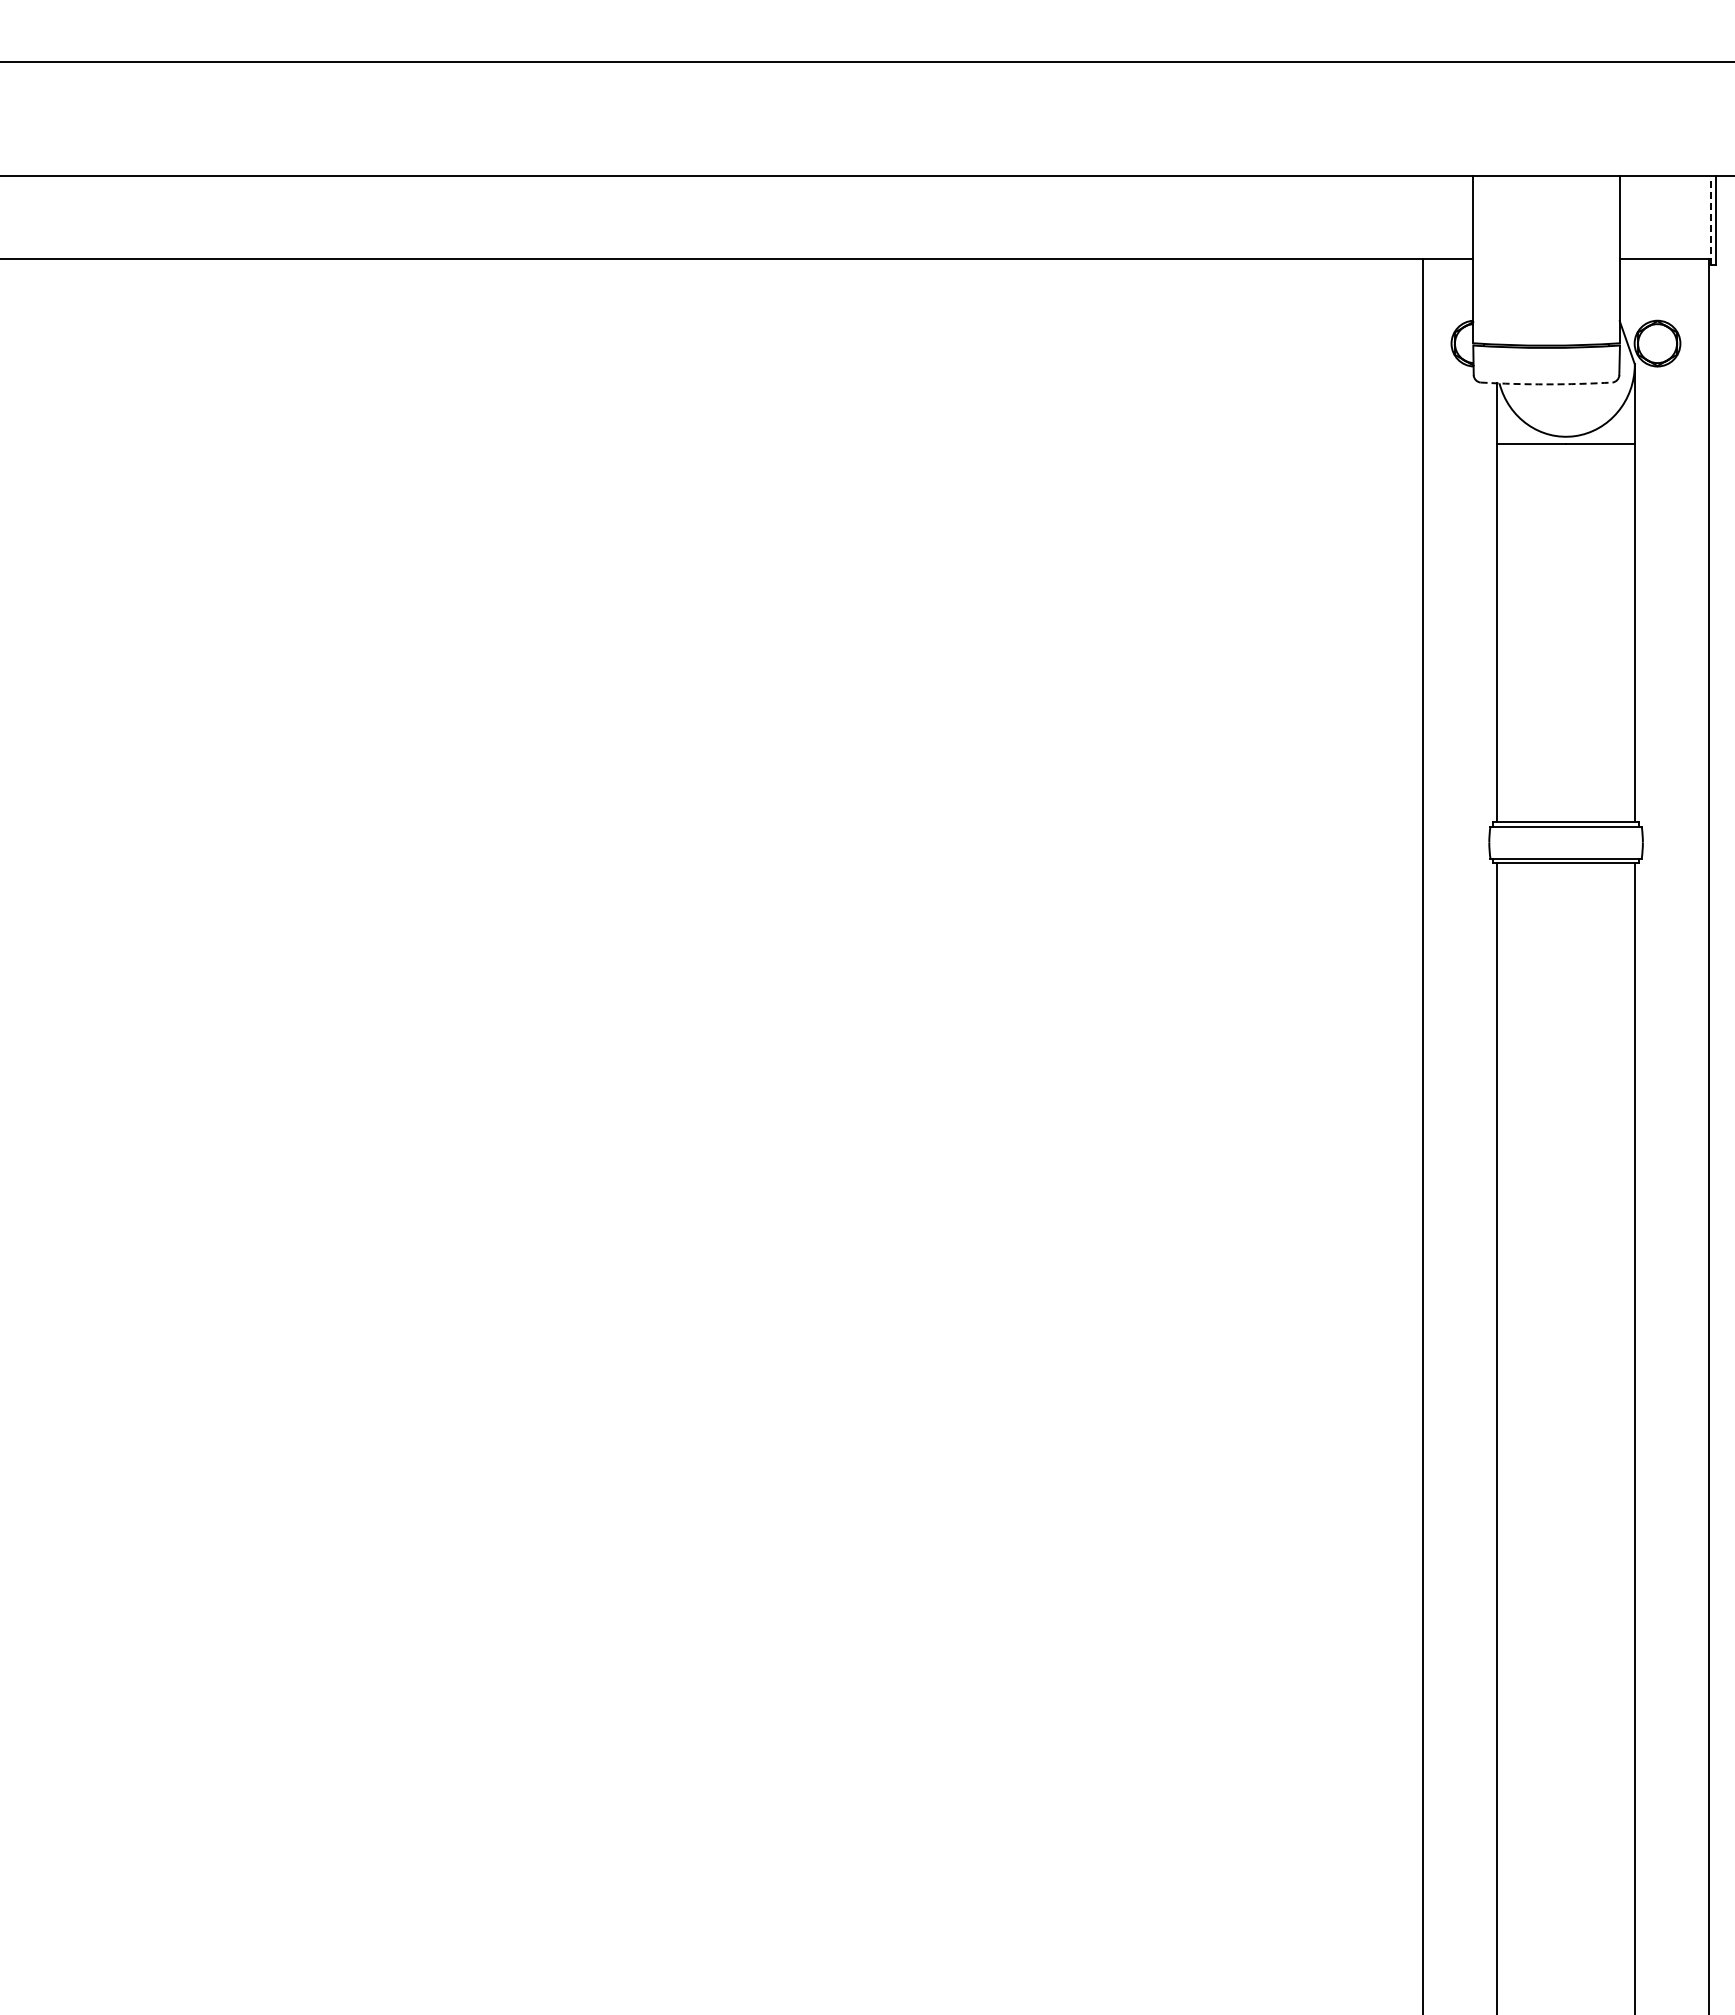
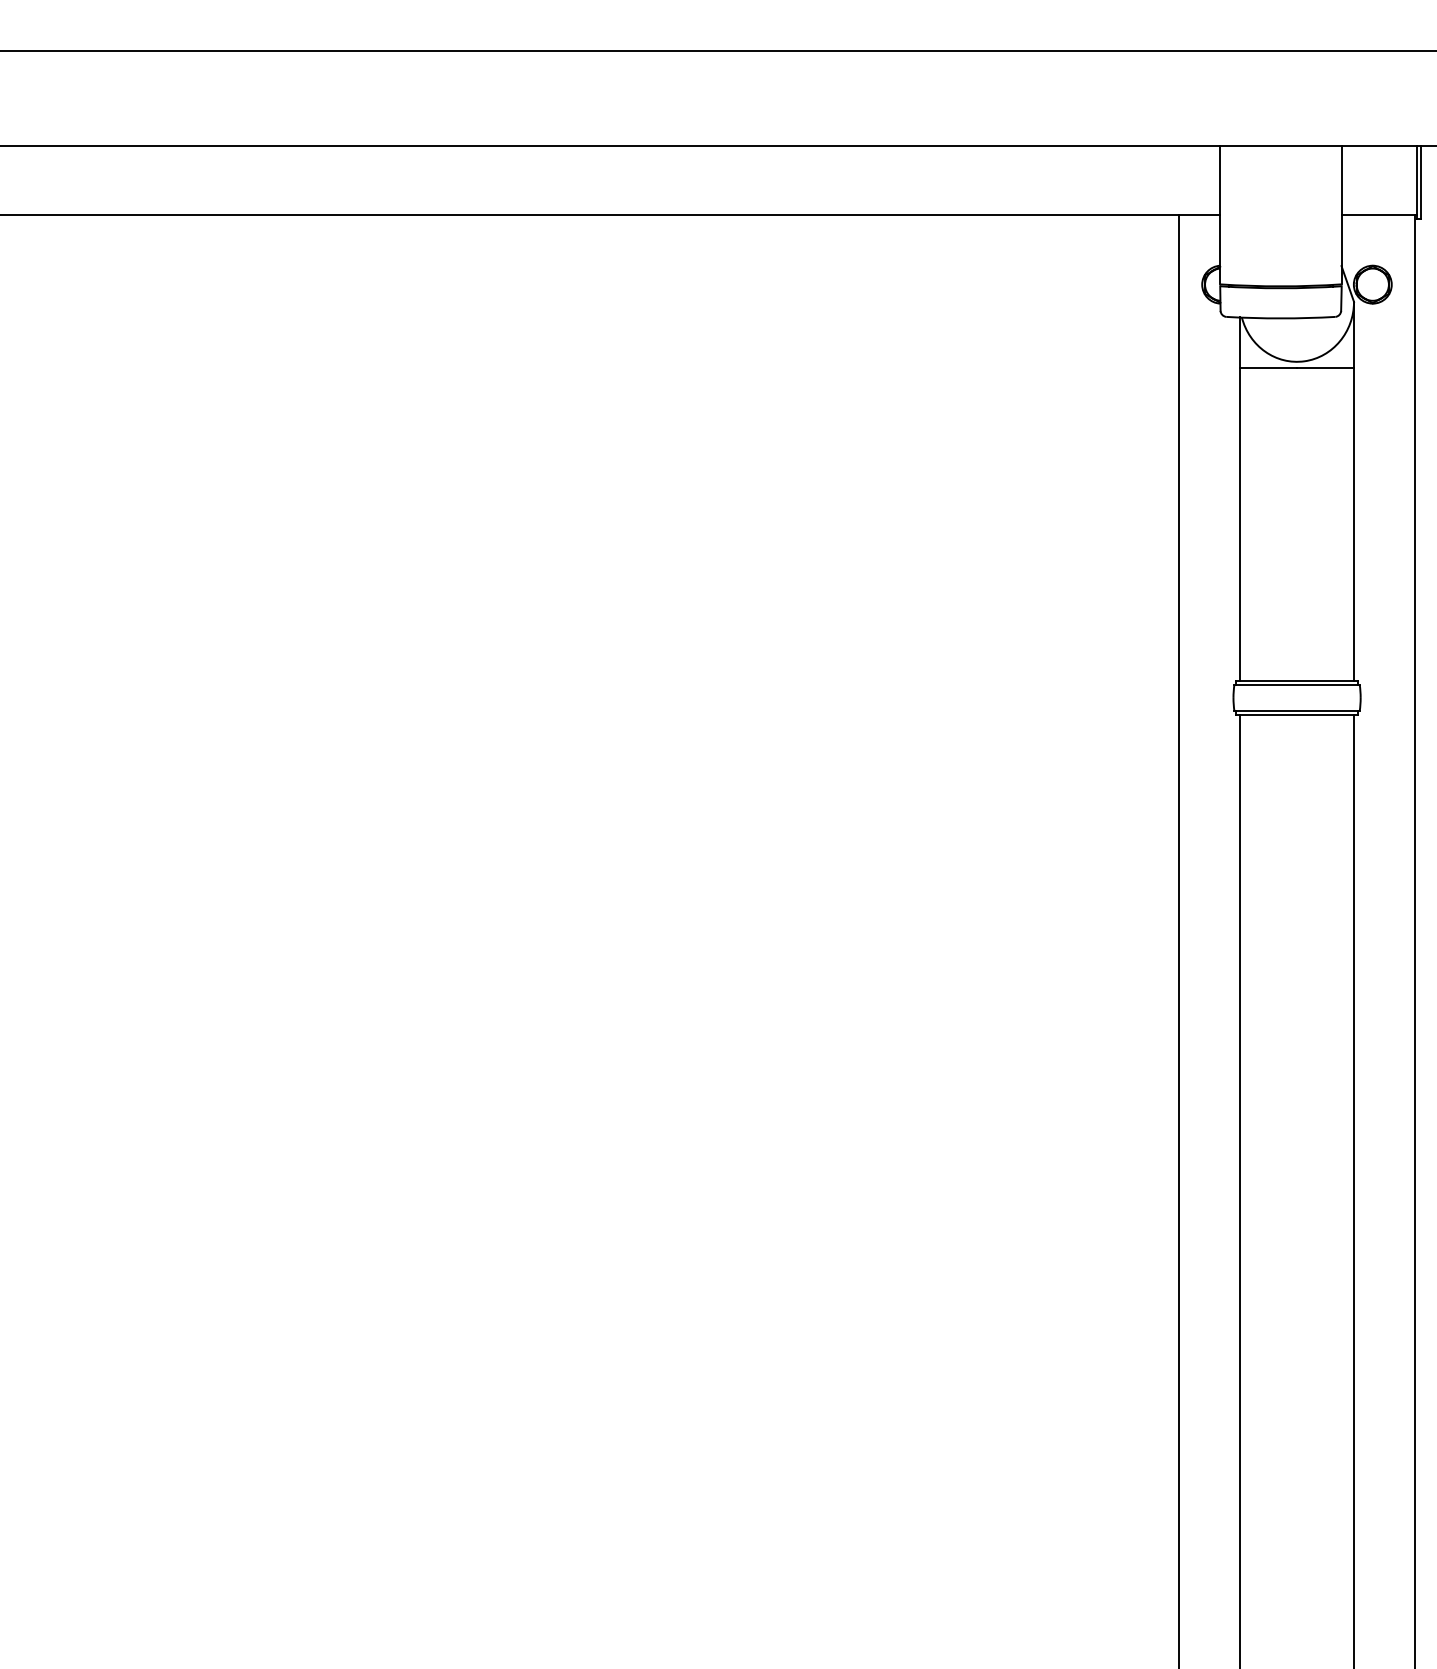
line: (1711, 220) -> (1417, 182), dashed -> solid
arc: (1546, 384) -> (1280, 318), dashed -> solid

